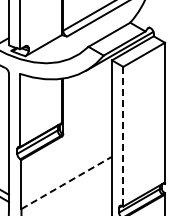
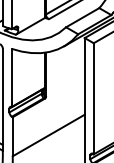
line: (123, 136) -> (93, 98), dashed -> solid
line: (67, 182) -> (49, 135), dashed -> solid

